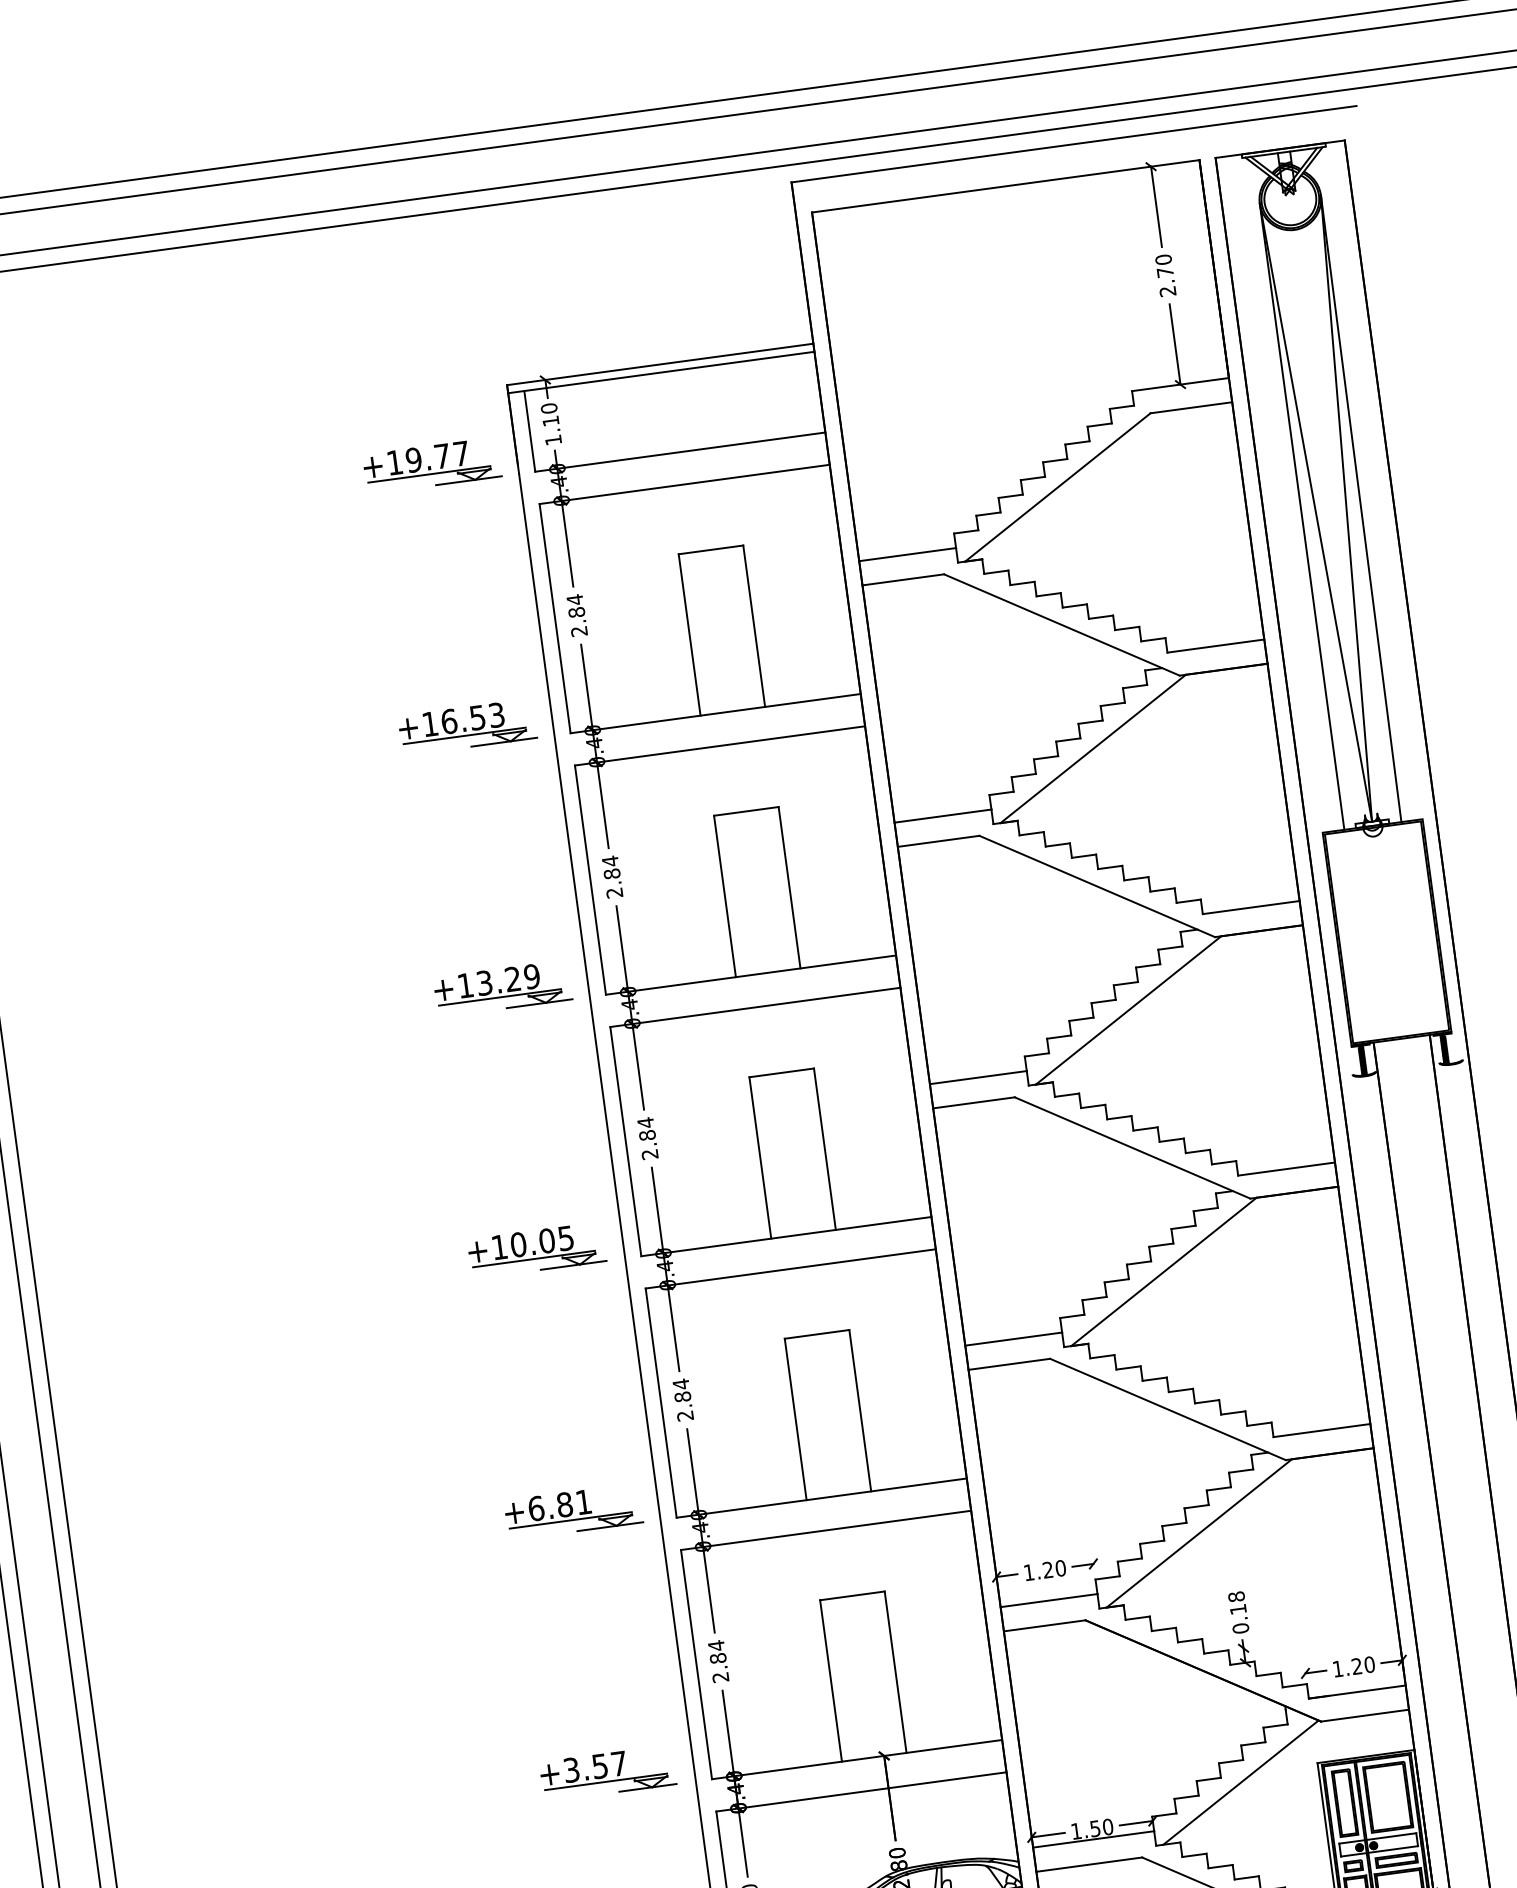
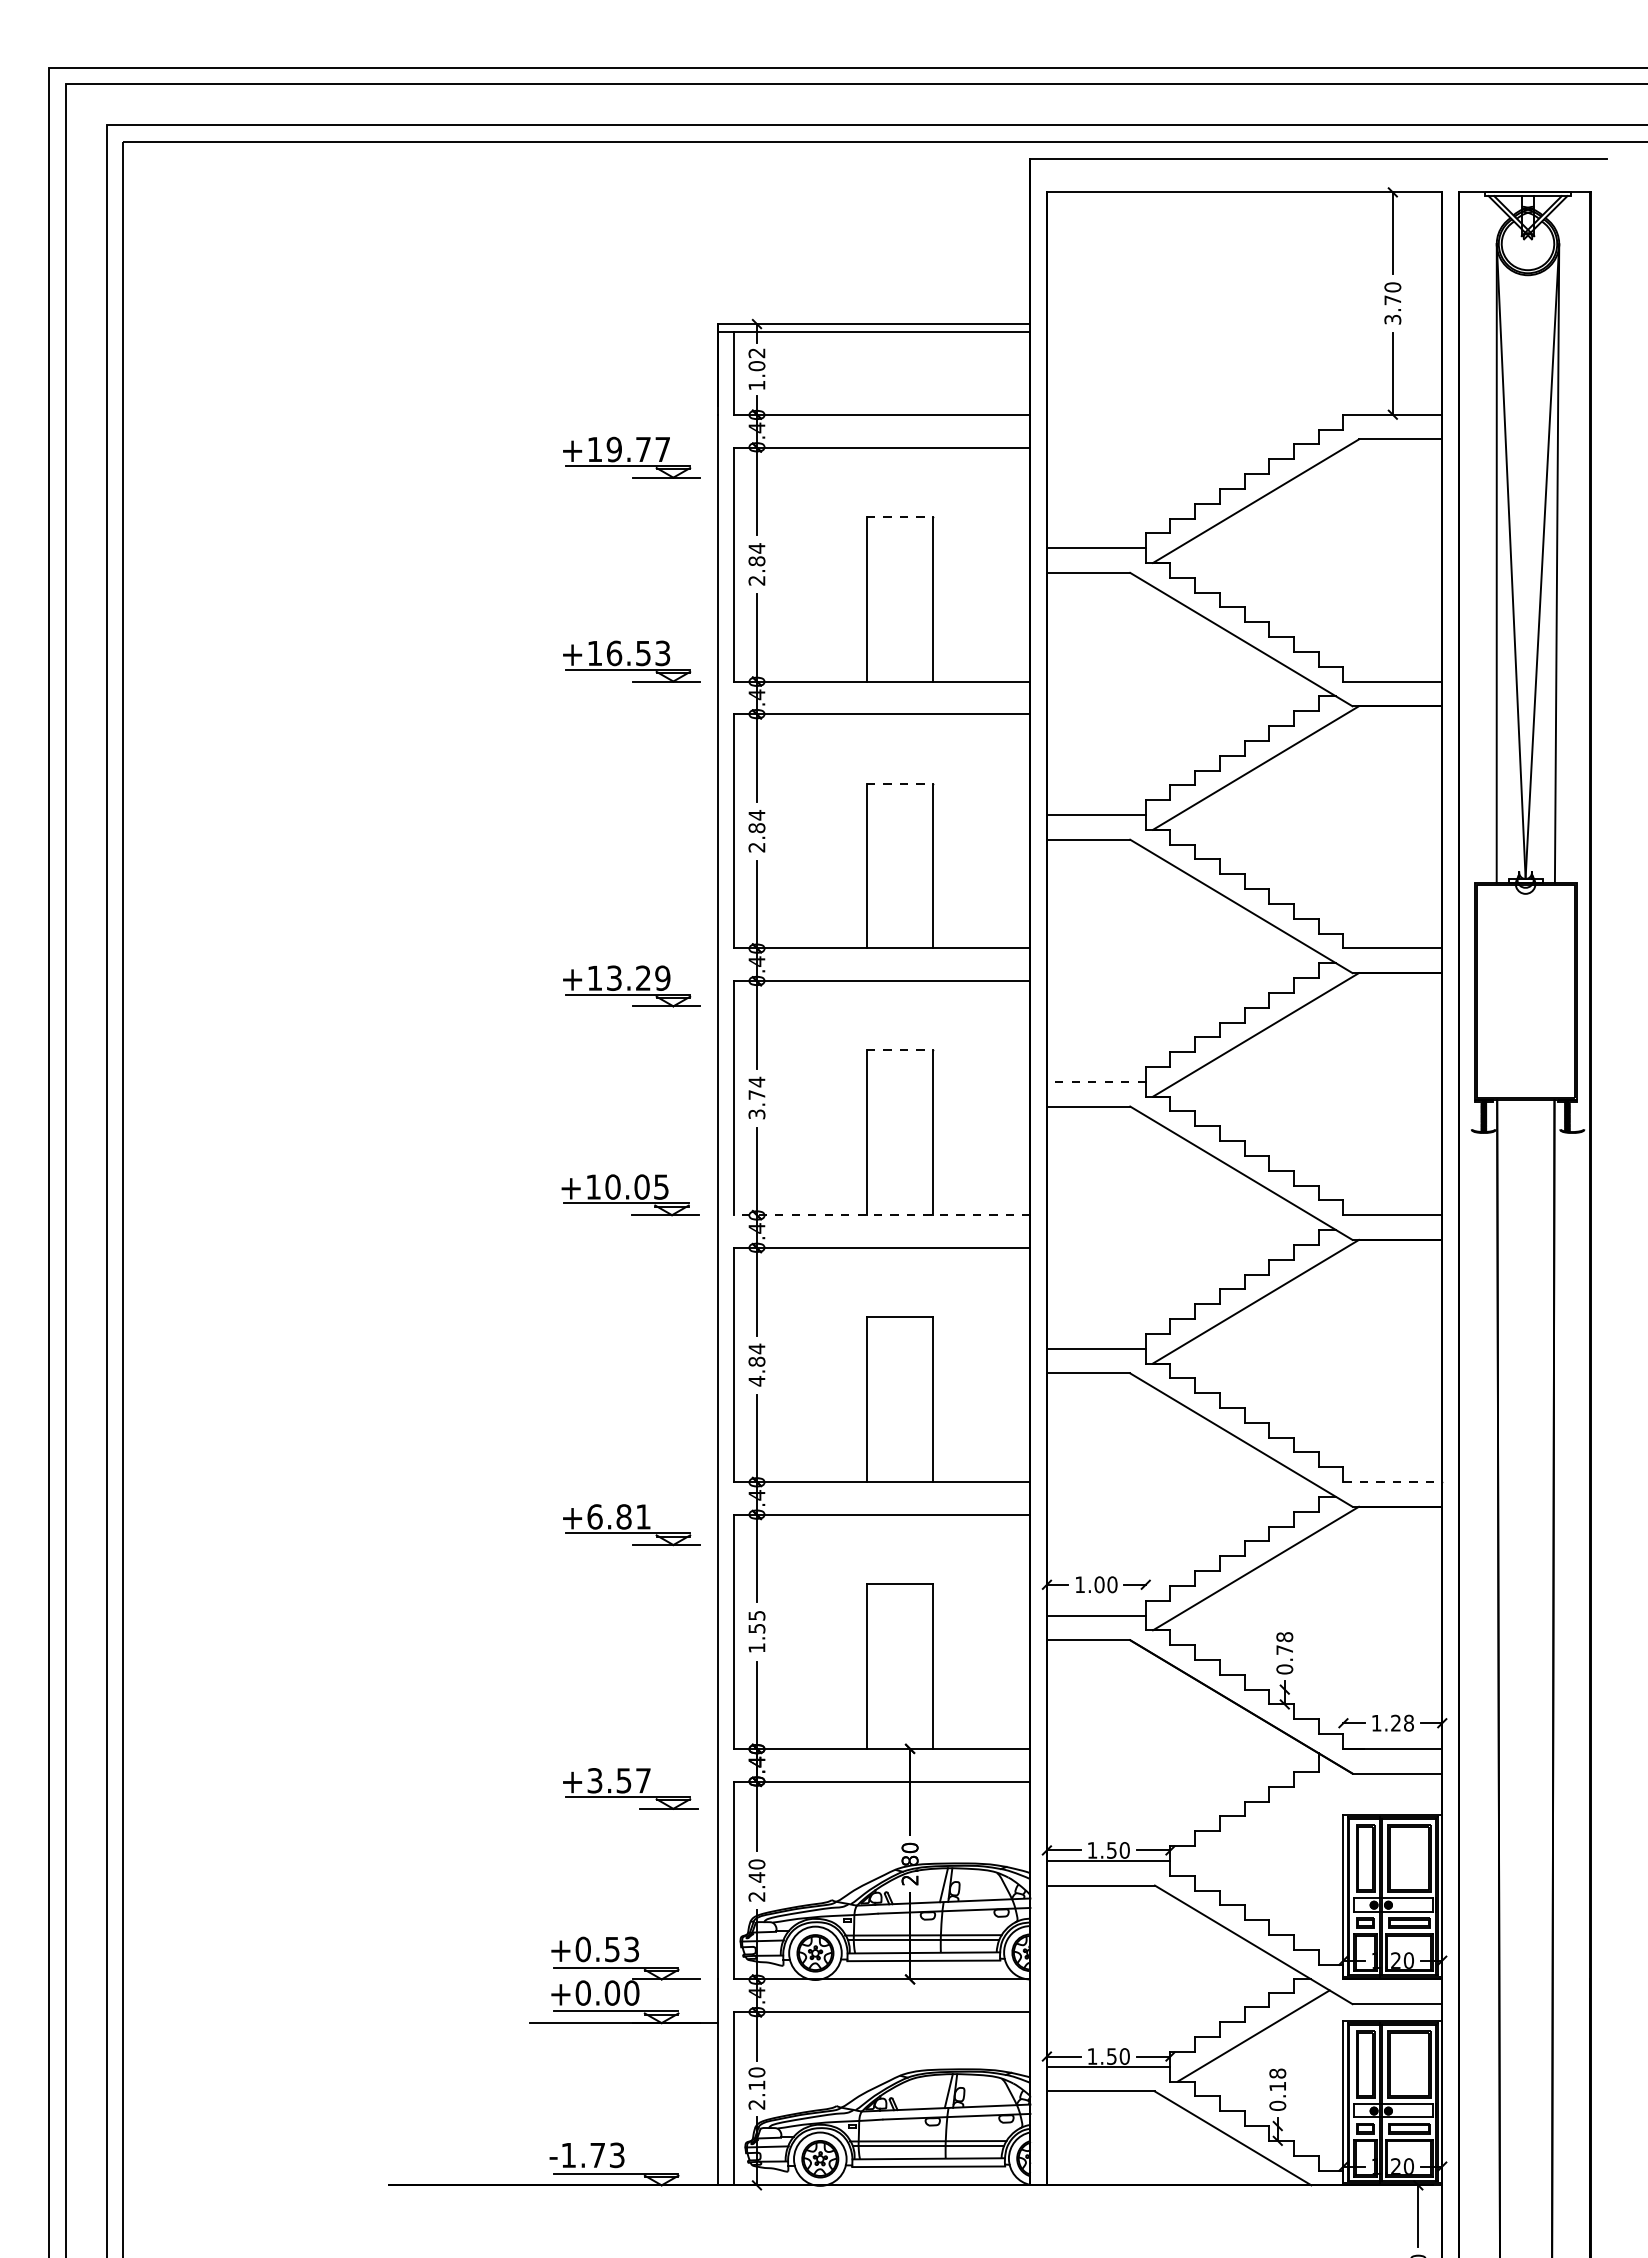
text: (1167, 291) -> (1392, 319), 2.70 -> 3.70
text: (549, 414) -> (756, 359), 1.10 -> 1.02
part: (431, 465) -> (631, 457), moved
line: (710, 549) -> (899, 516), solid -> dashed
line: (745, 811) -> (899, 783), solid -> dashed
part: (502, 988) -> (631, 986), moved
line: (781, 1072) -> (899, 1050), solid -> dashed
line: (977, 1077) -> (1095, 1081), solid -> dashed
text: (648, 1144) -> (756, 1104), 2.84 -> 3.74
line: (785, 1237) -> (881, 1215), solid -> dashed
text: (684, 1415) -> (756, 1380), 2.84 -> 4.84
line: (1322, 1430) -> (1393, 1482), solid -> dashed
part: (573, 1512) -> (631, 1525), moved
text: (1048, 1569) -> (1099, 1584), 1.20 -> 1.00
text: (1237, 1608) -> (1284, 1649), 0.18 -> 0.78
text: (718, 1661) -> (756, 1631), 2.84 -> 1.55
text: (1370, 1664) -> (1409, 1723), 1.20 -> 1.28
part: (607, 1773) -> (630, 1788), moved
line: (1240, 1782) -> (1263, 1823), removed

